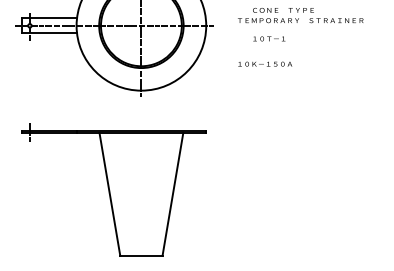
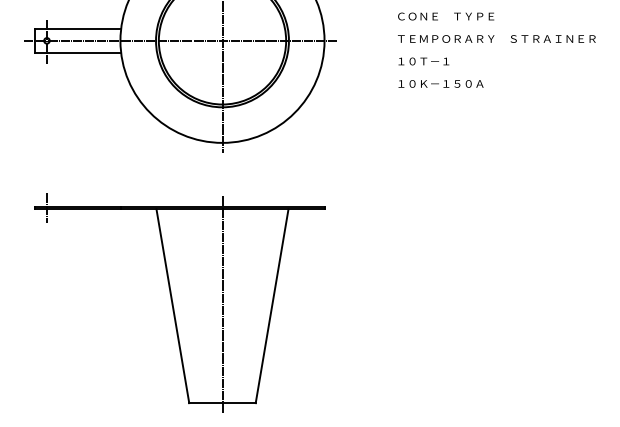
text: (300, 20) -> (496, 38), moved
text: (265, 63) -> (441, 82), moved
line: (141, 192) -> (222, 303), added

